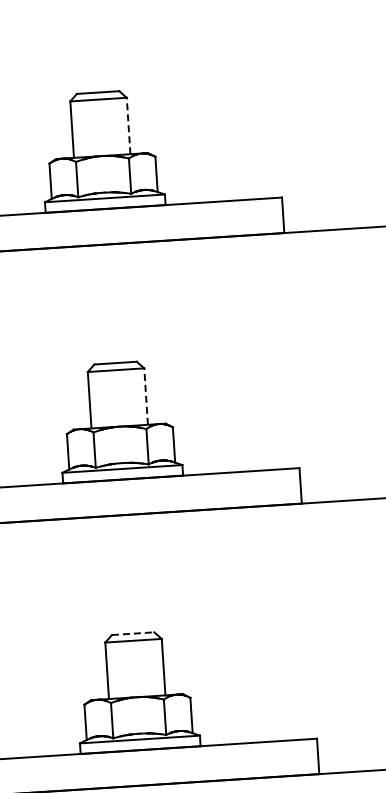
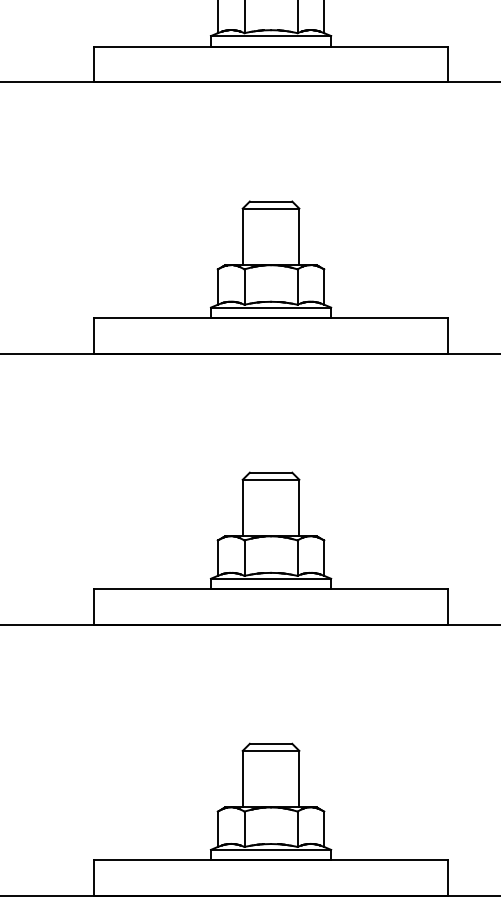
line: (128, 125) -> (299, 236), dashed -> solid
line: (146, 396) -> (299, 507), dashed -> solid
line: (133, 633) -> (271, 743), dashed -> solid

